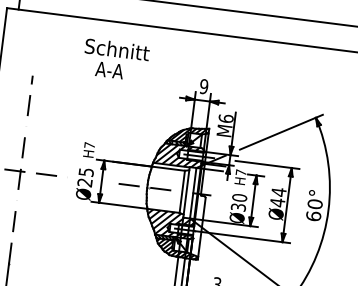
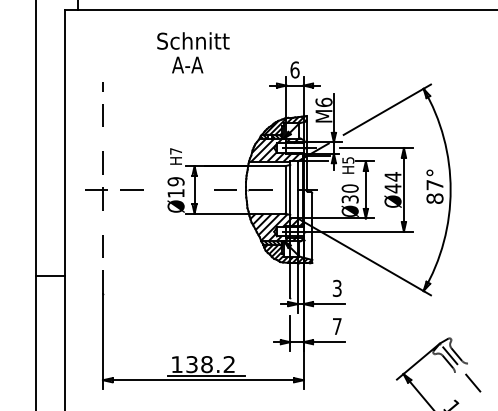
text: (203, 86) -> (294, 69), 9 -> 6
text: (241, 172) -> (348, 160), H7 -> H5
text: (85, 177) -> (175, 187), Ø25 -> Ø19
text: (314, 209) -> (434, 191), 60° -> 87°

